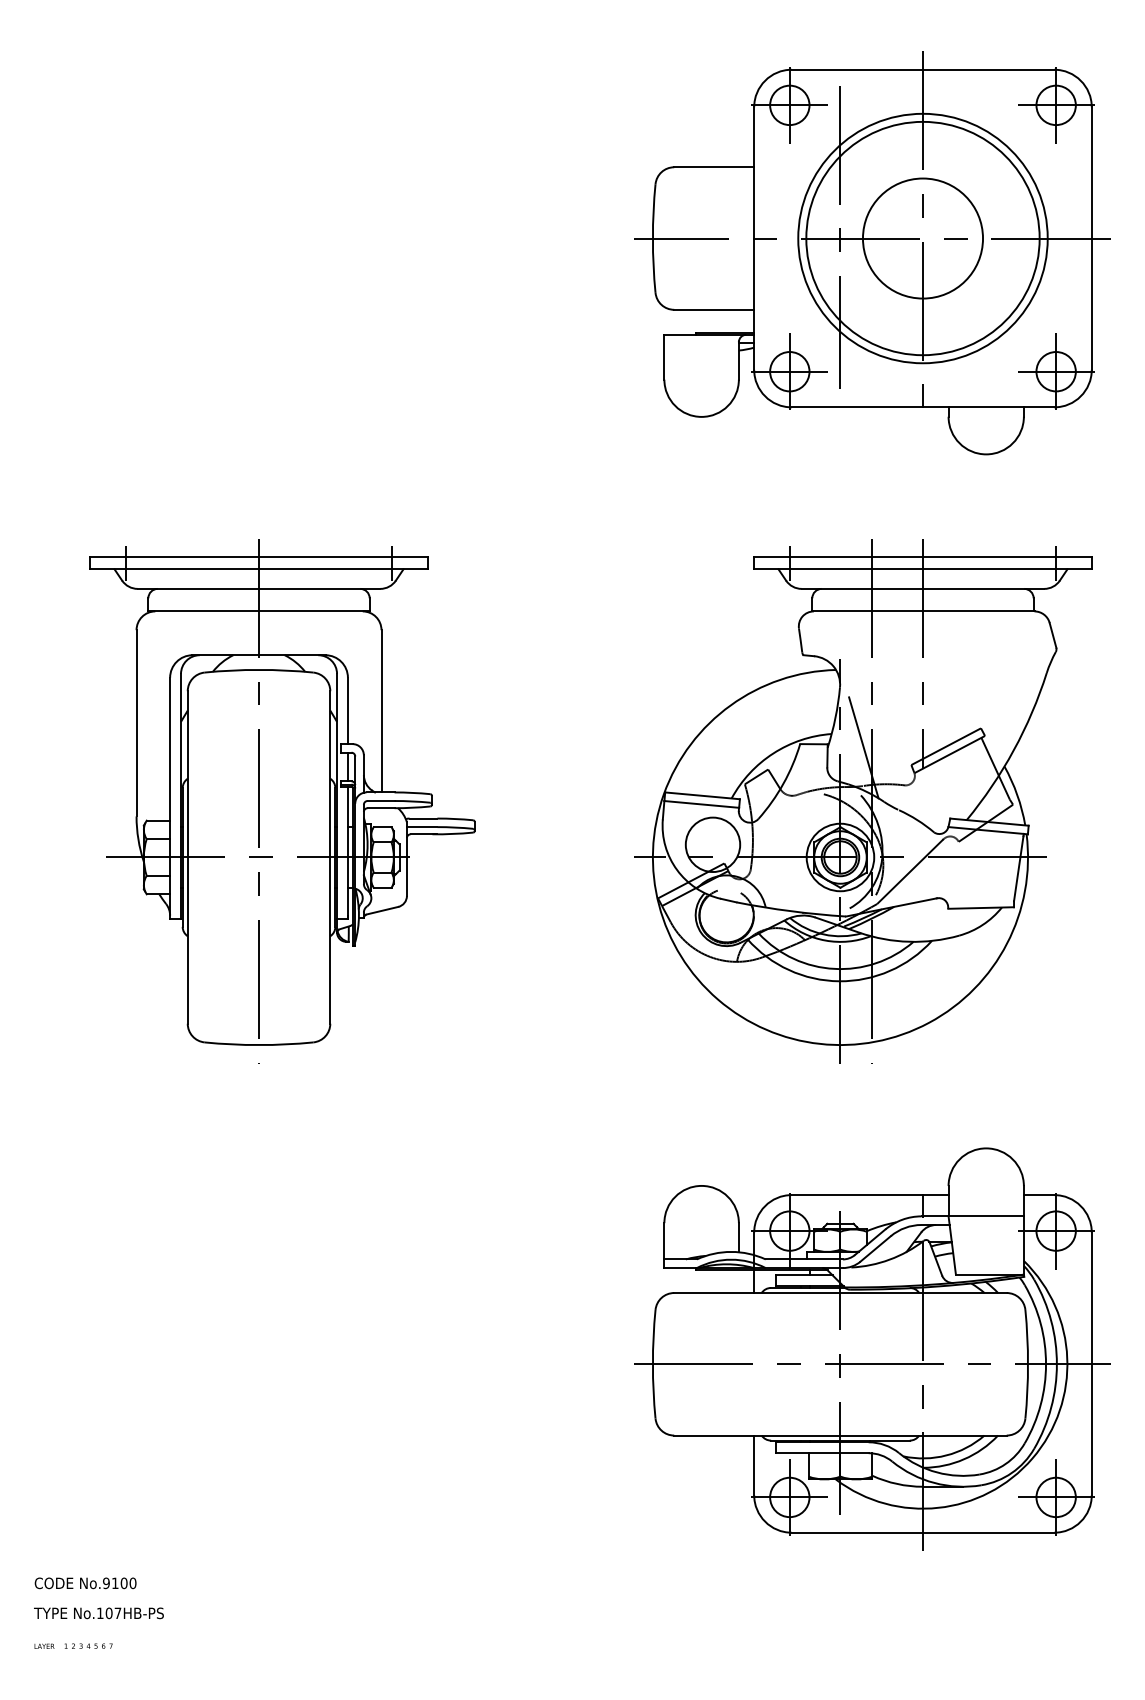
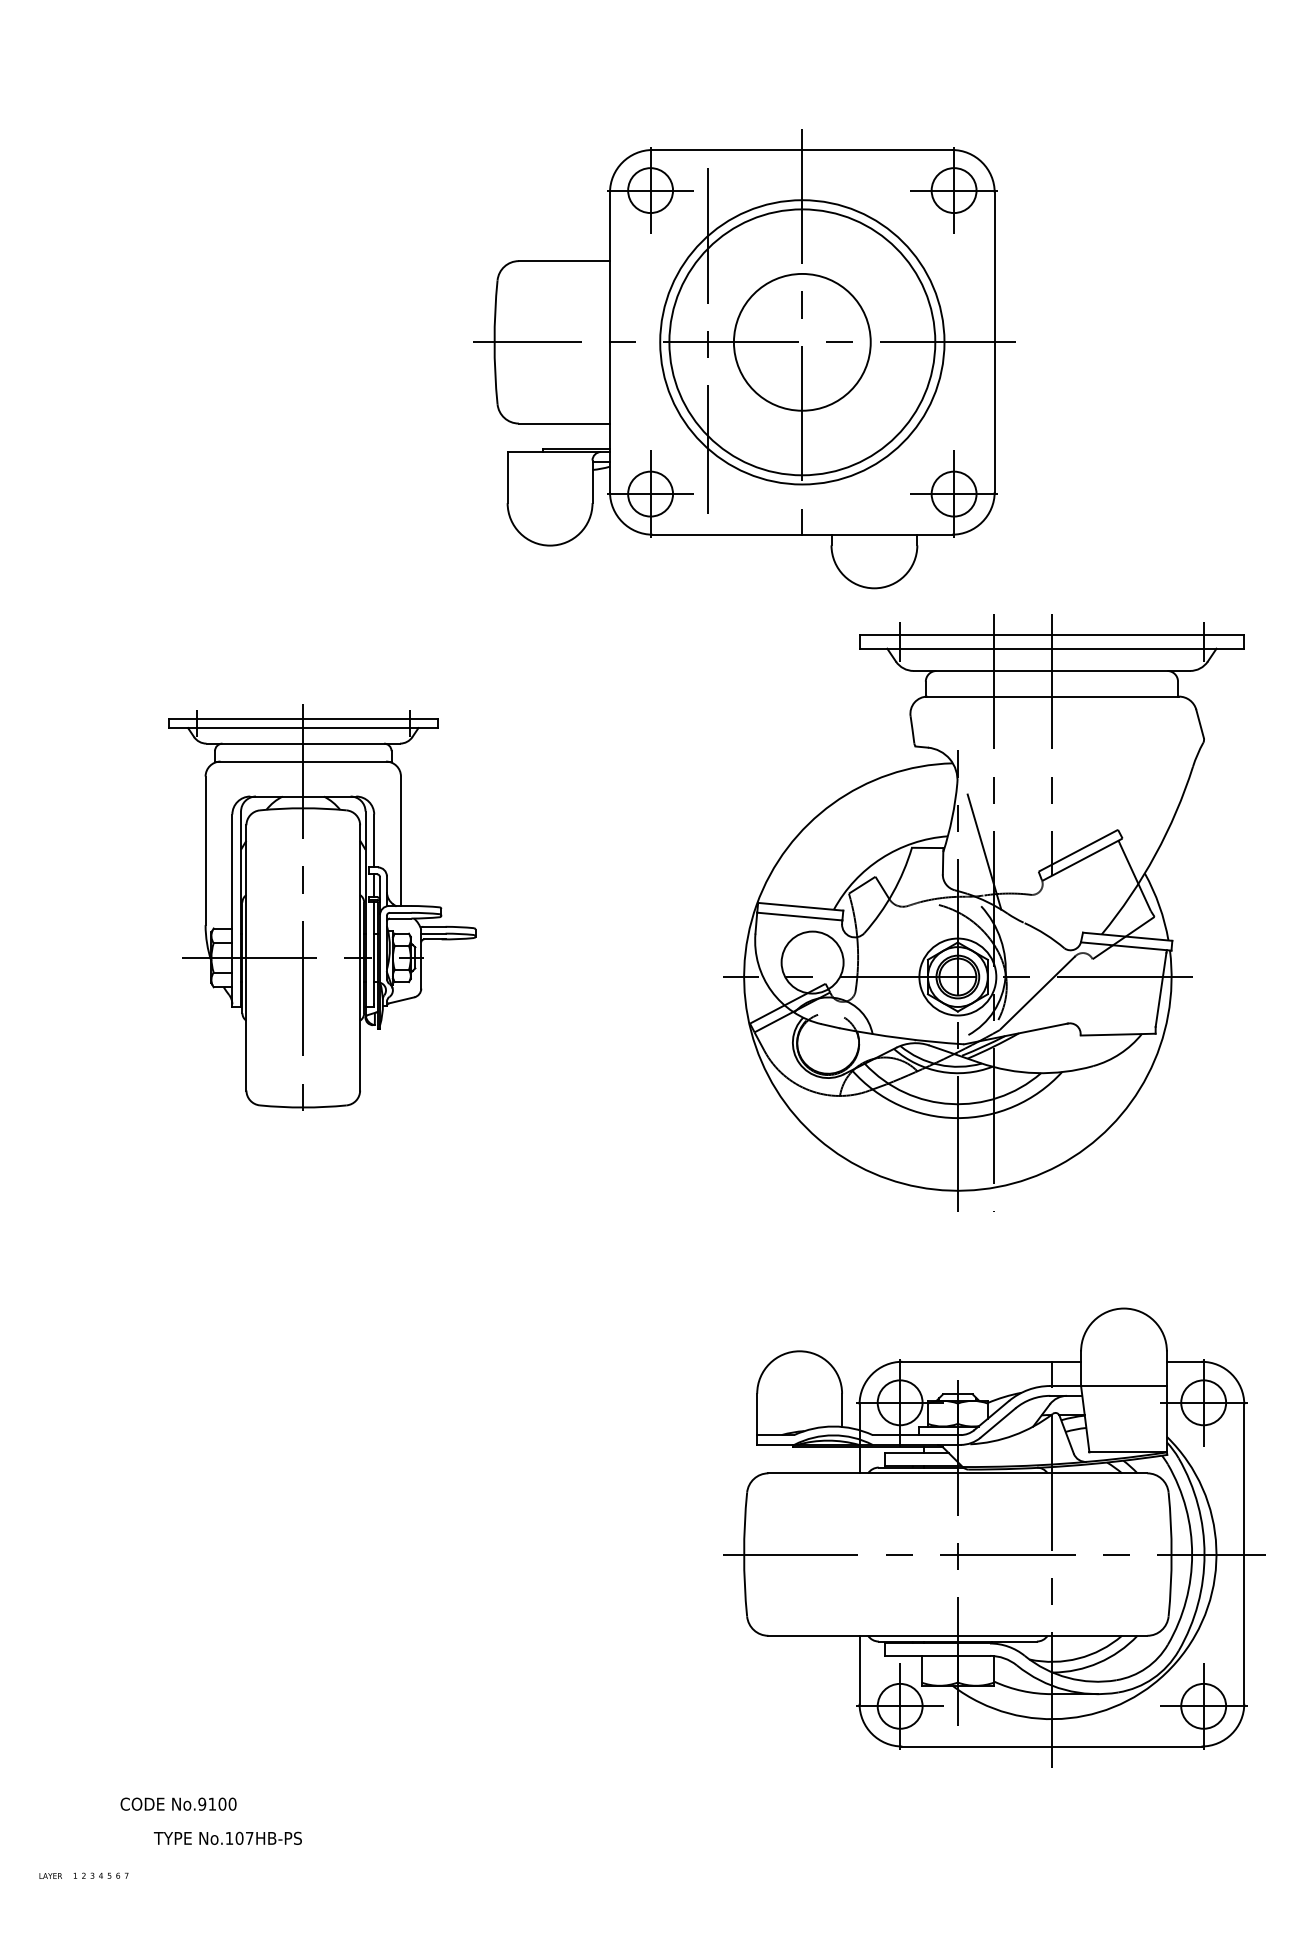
part: (872, 253) -> (744, 359), moved
part: (282, 801) -> (322, 913), size x0.7
text: (85, 1583) -> (178, 1804), moved
text: (98, 1613) -> (227, 1838), moved

